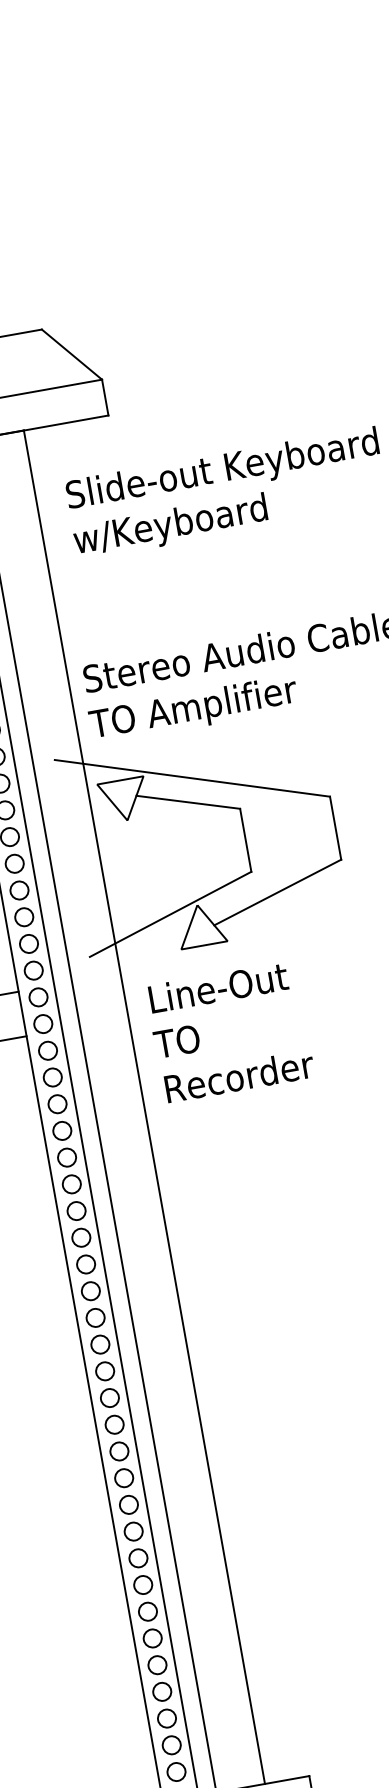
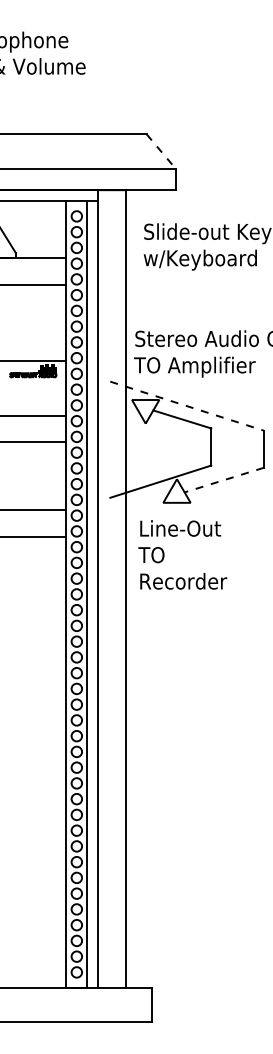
line: (72, 354) -> (161, 151), solid -> dashed
line: (193, 778) -> (187, 406), solid -> dashed
line: (276, 893) -> (223, 480), solid -> dashed

